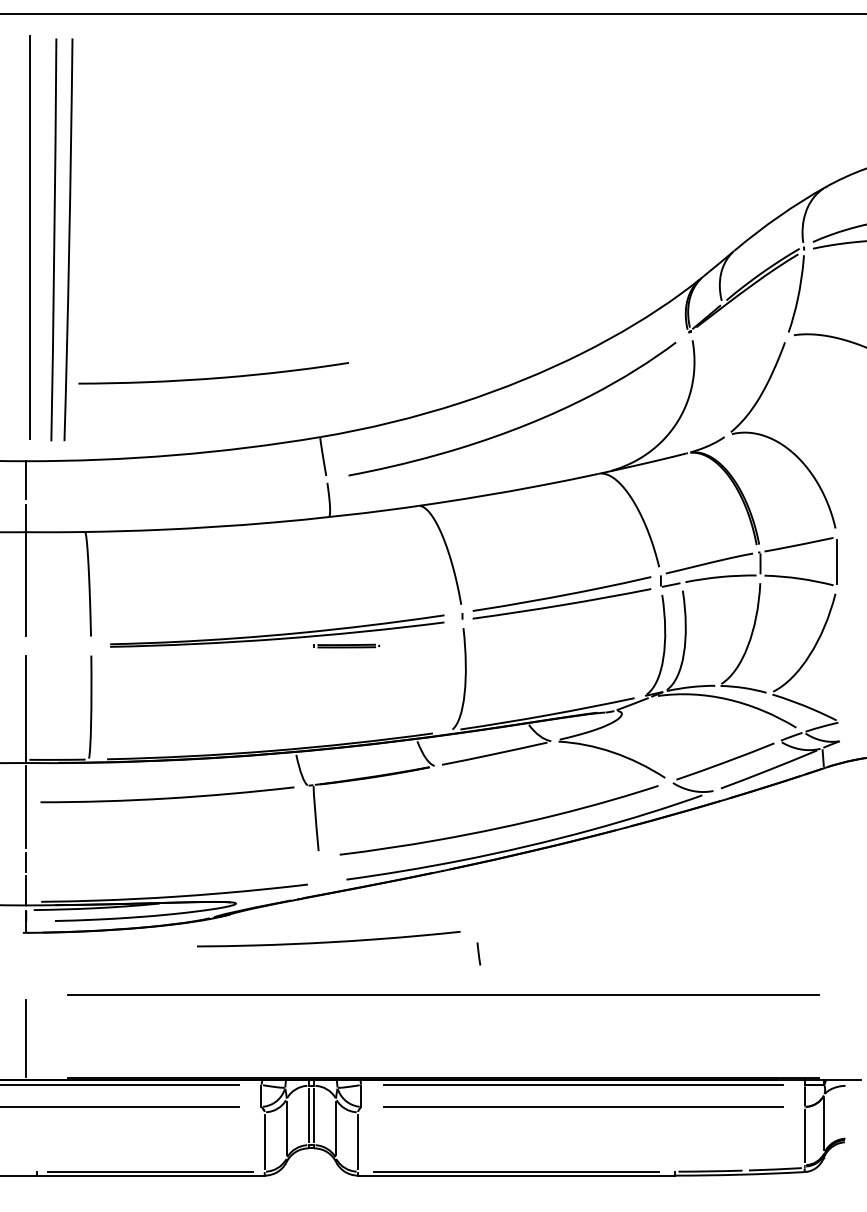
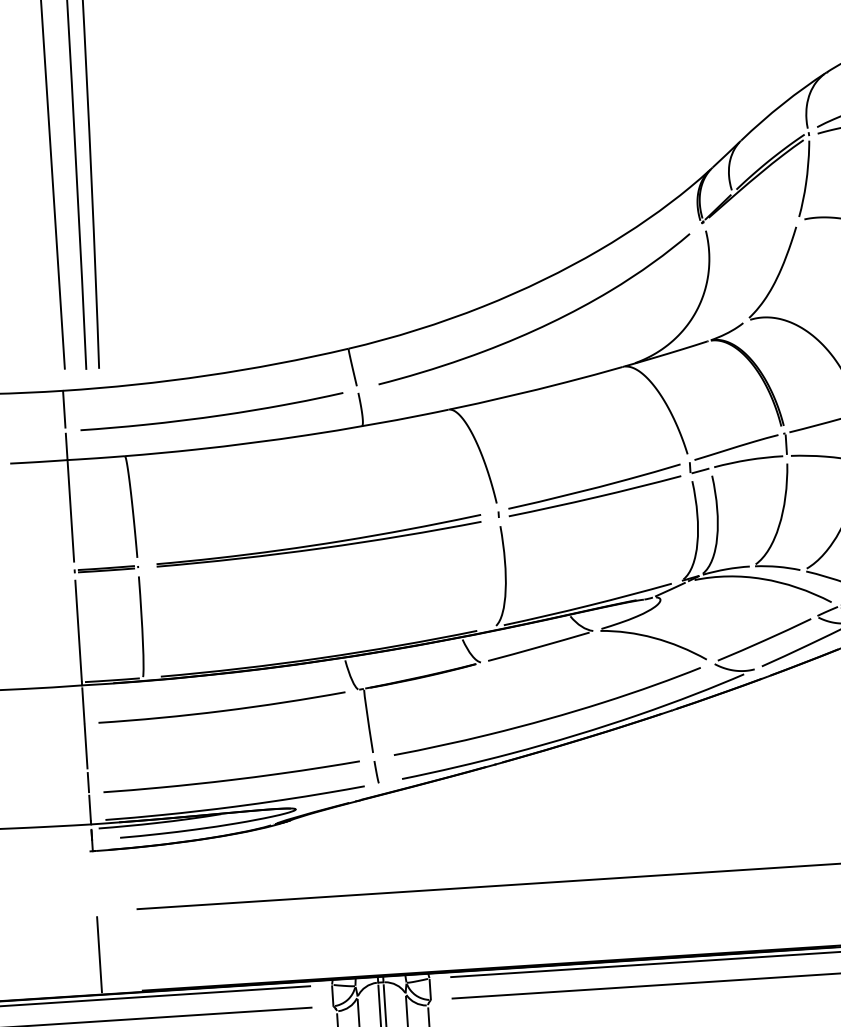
curve: (213, 377) -> (211, 415), moved
part: (346, 645) -> (106, 568), moved
curve: (328, 941) -> (231, 779), moved
line: (478, 953) -> (376, 771), moved

